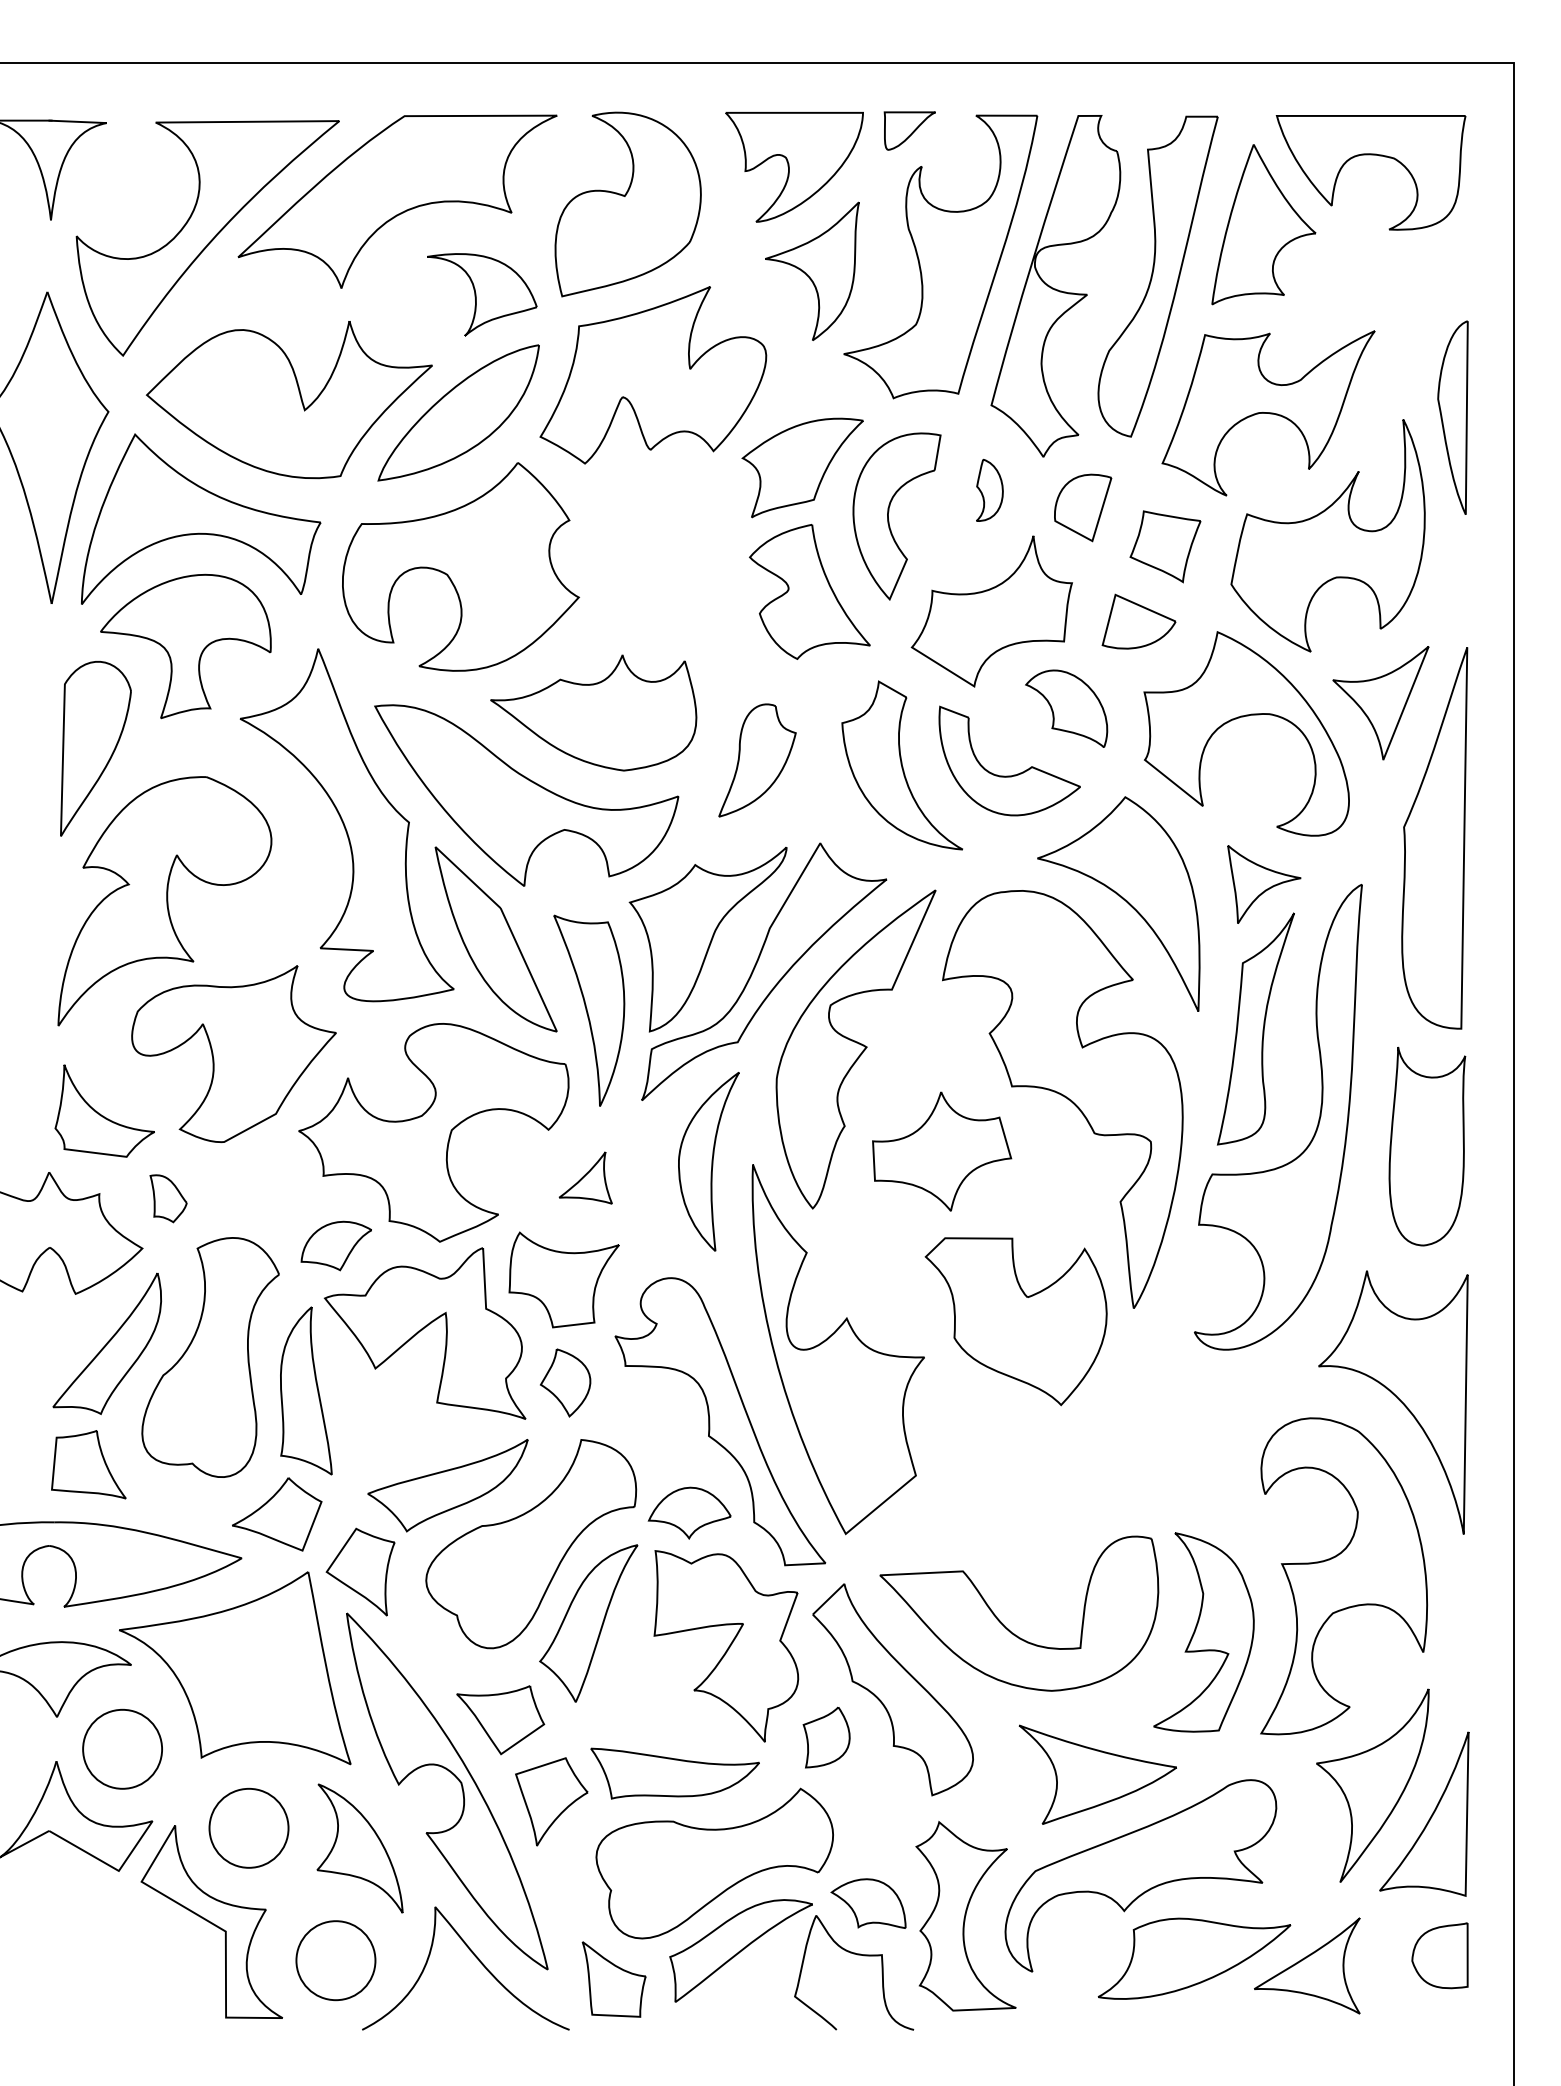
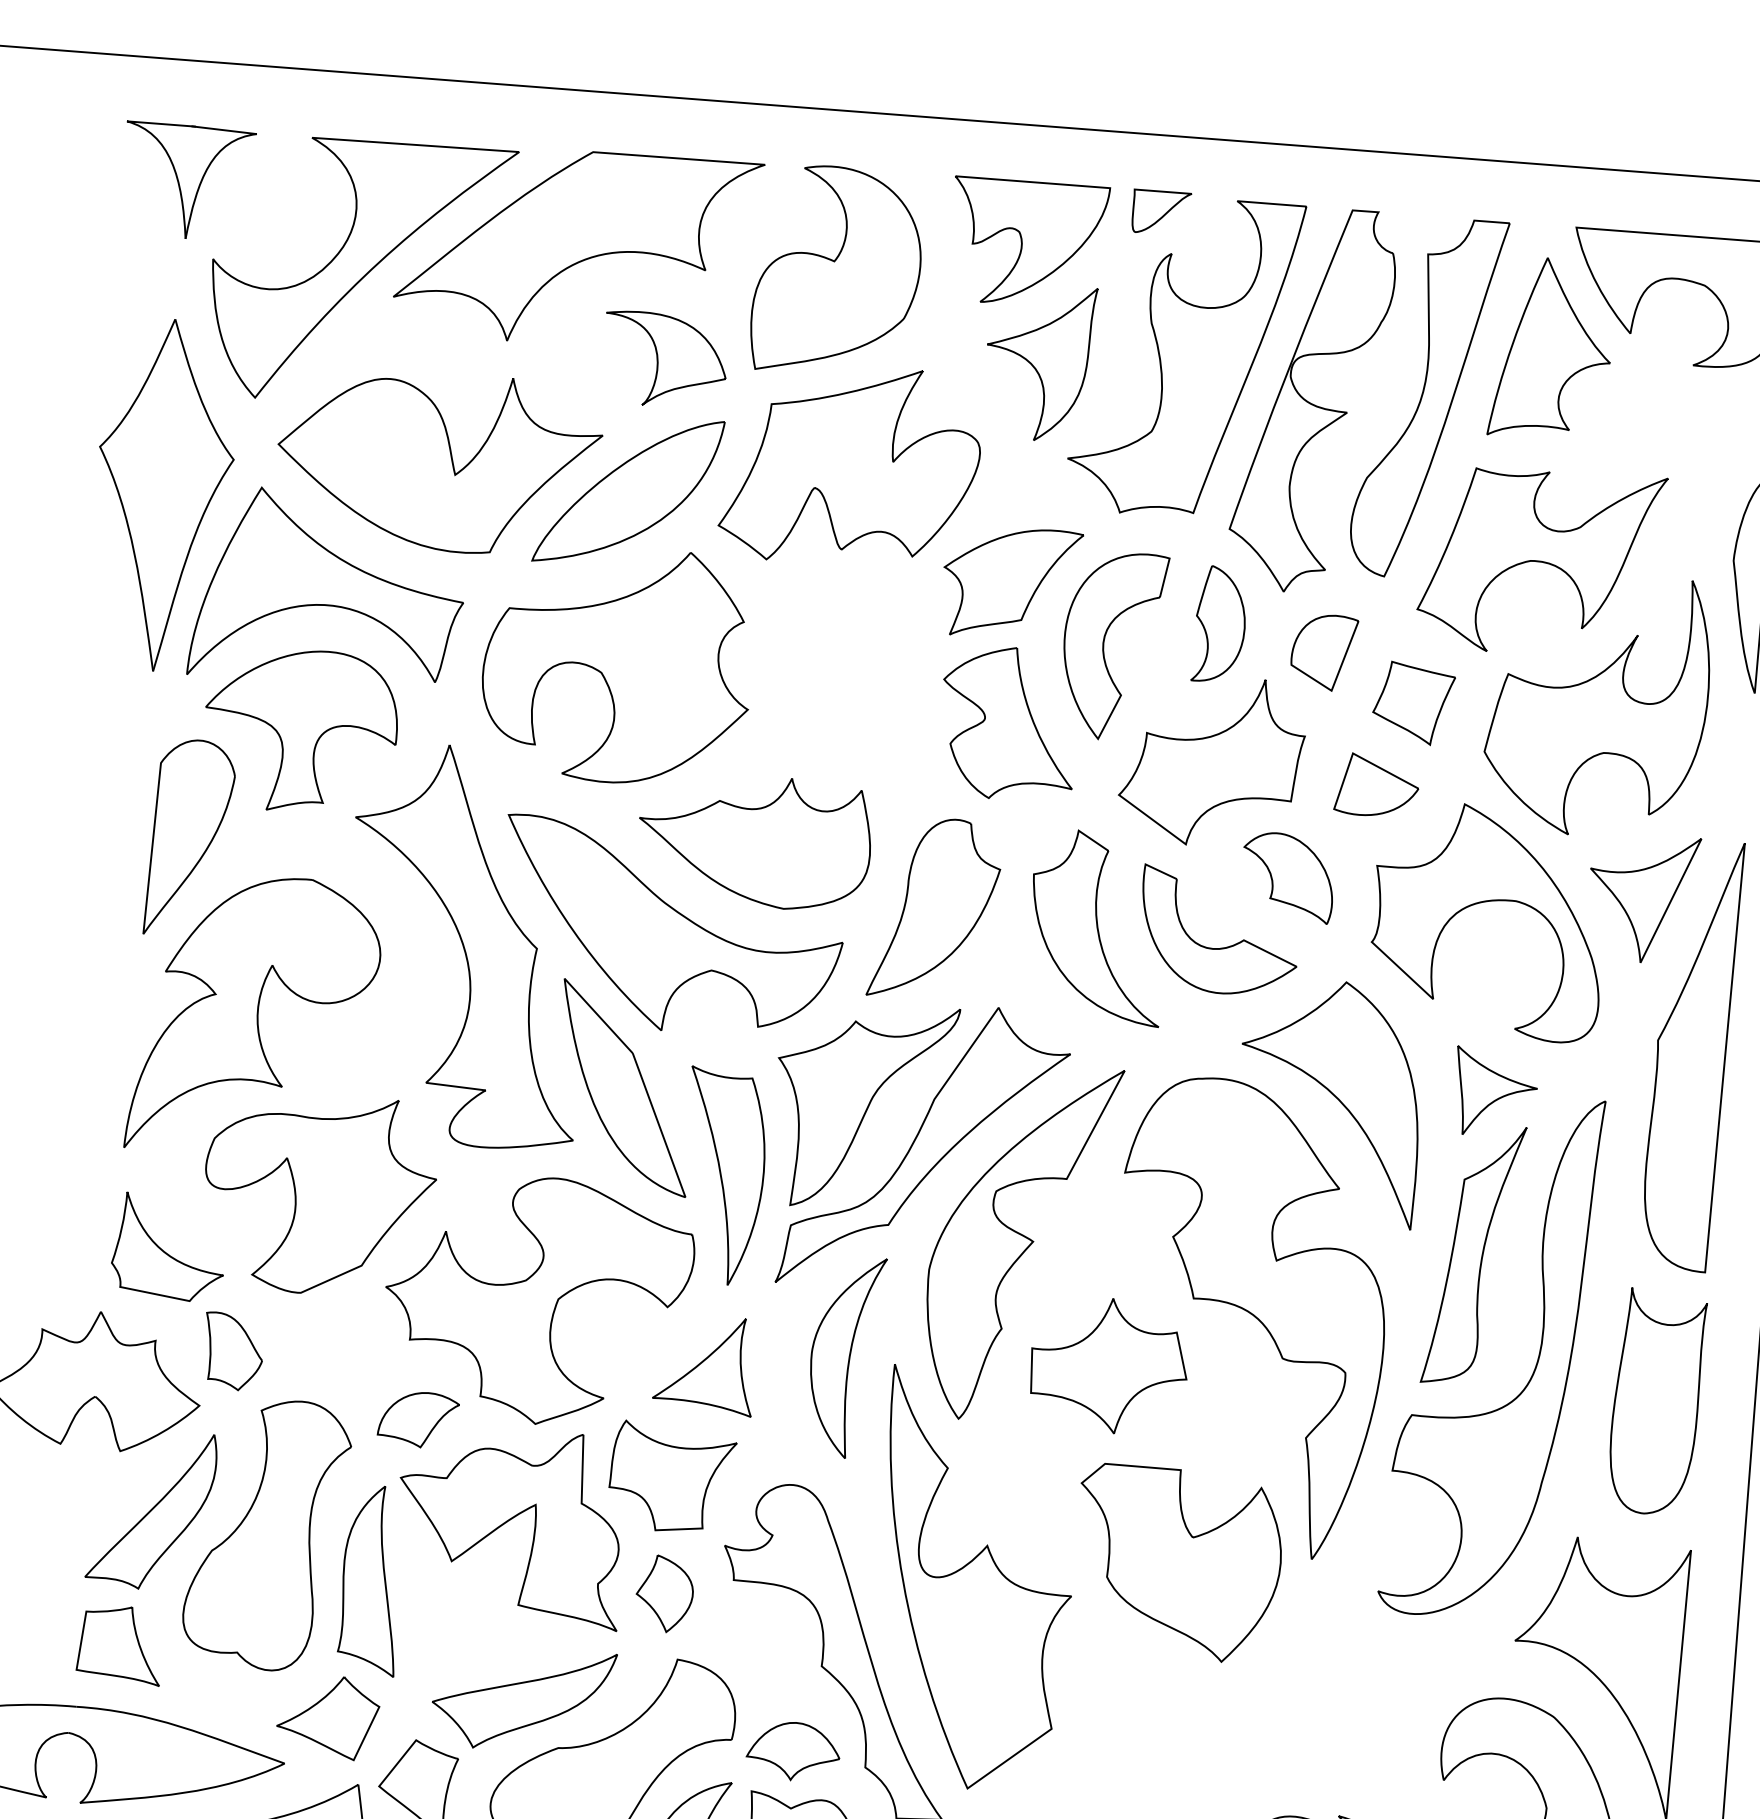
part: (989, 490) -> (1219, 624), size x1.67
part: (757, 760) -> (935, 909), size x1.43
part: (585, 1177) -> (705, 1364), size x1.67
part: (168, 1198) -> (233, 1351), size x1.43

